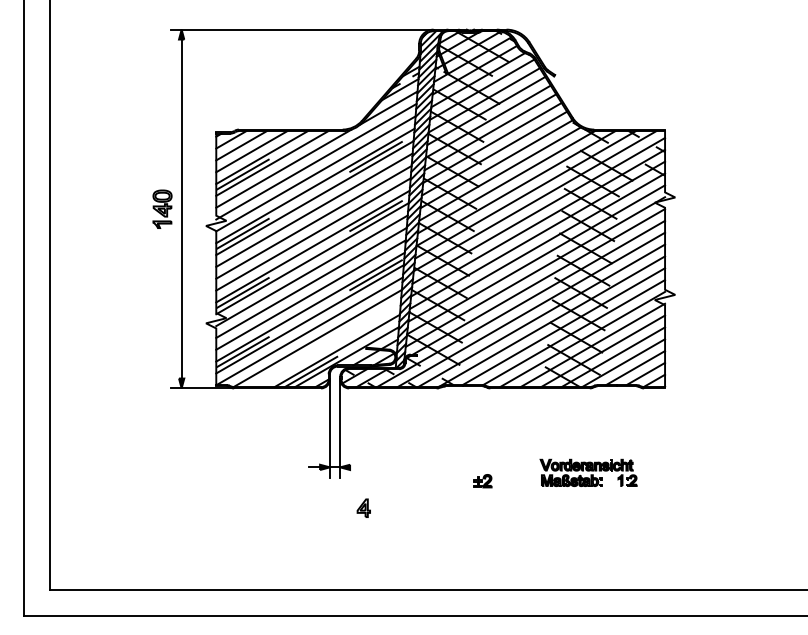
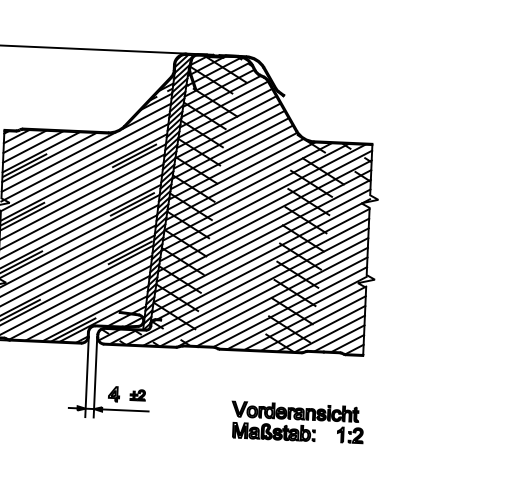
line: (327, 344) -> (88, 307), added
line: (378, 467) -> (125, 410), added
part: (588, 472) -> (297, 422), size x1.67
part: (482, 481) -> (137, 395), moved
part: (363, 507) -> (113, 393), moved

